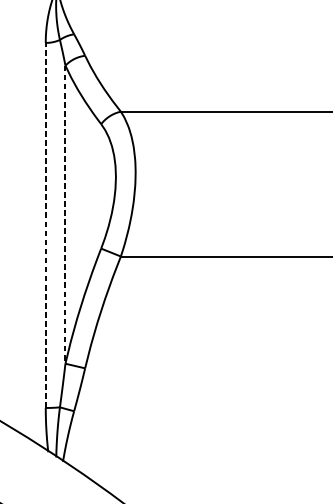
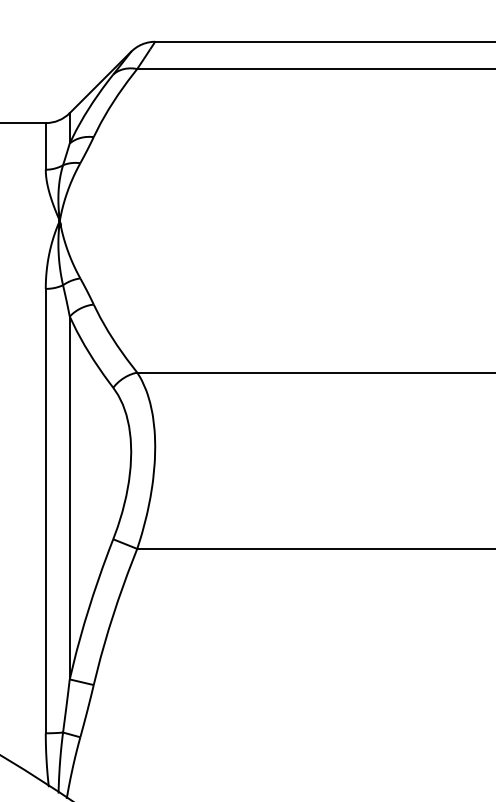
line: (65, 215) -> (69, 498), dashed -> solid
line: (45, 224) -> (45, 510), dashed -> solid

